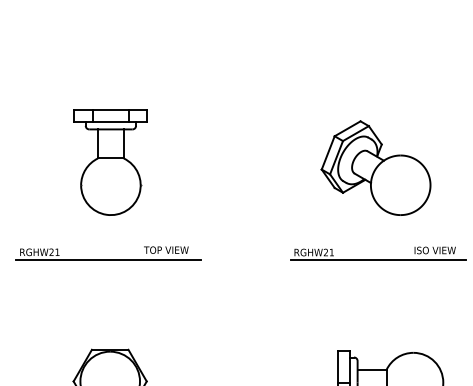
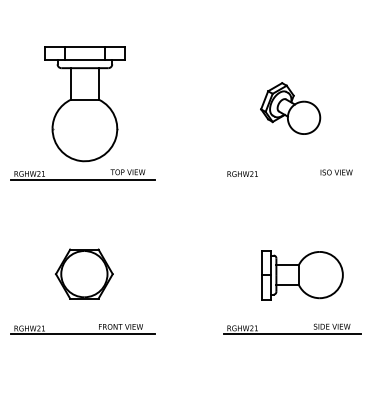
part: (110, 162) -> (84, 104), size x1.4
part: (375, 168) -> (290, 108), size x0.7
line: (378, 259) -> (292, 179), removed

